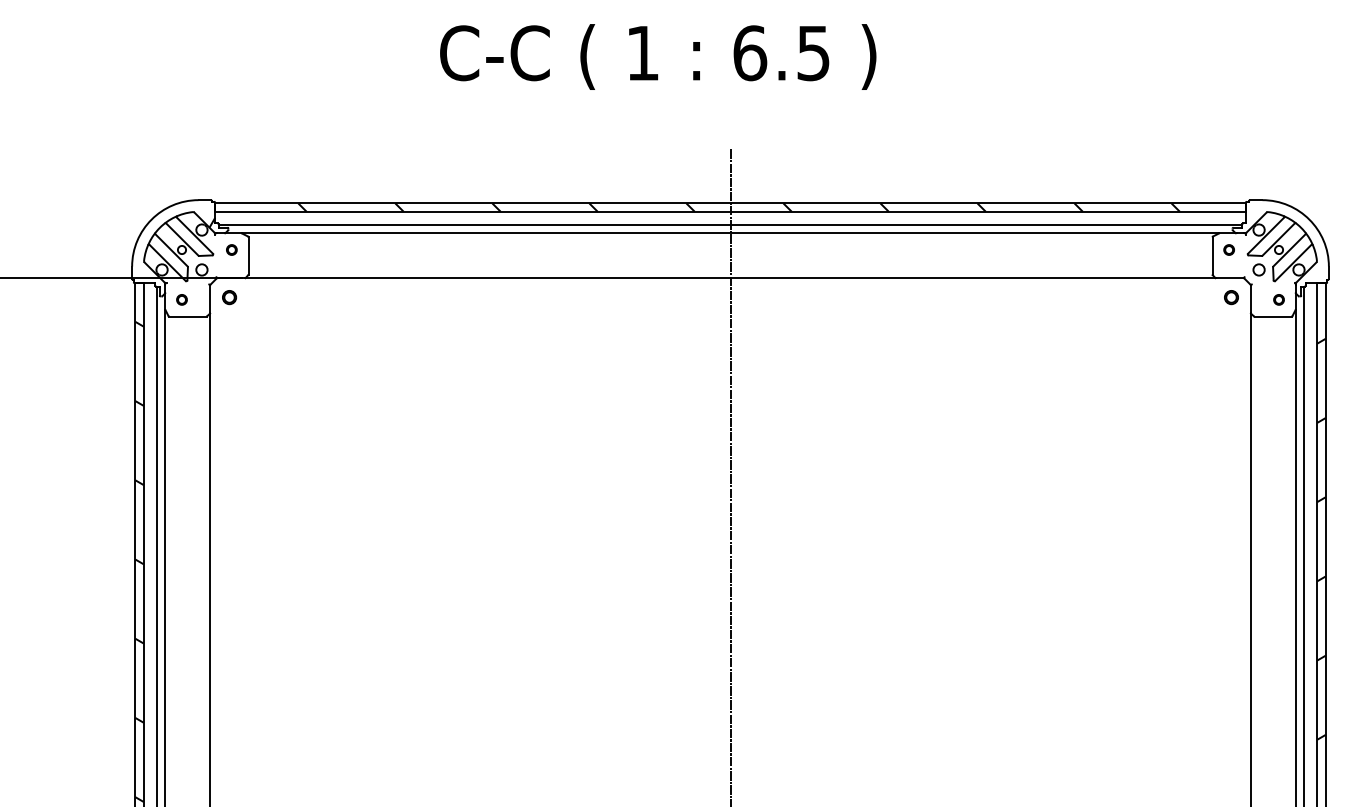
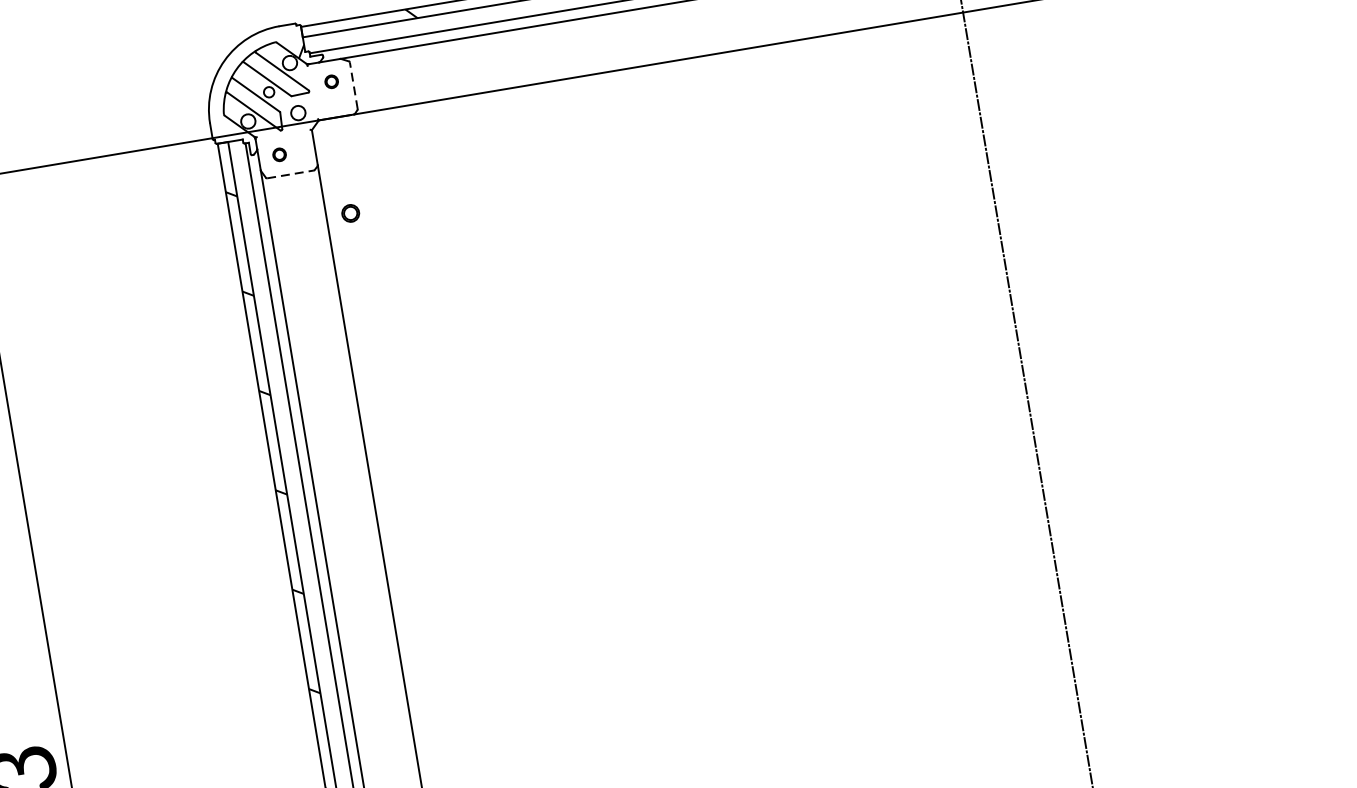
line: (248, 255) -> (353, 85), solid -> dashed
part: (229, 297) -> (350, 213), moved
line: (187, 316) -> (290, 174), solid -> dashed

